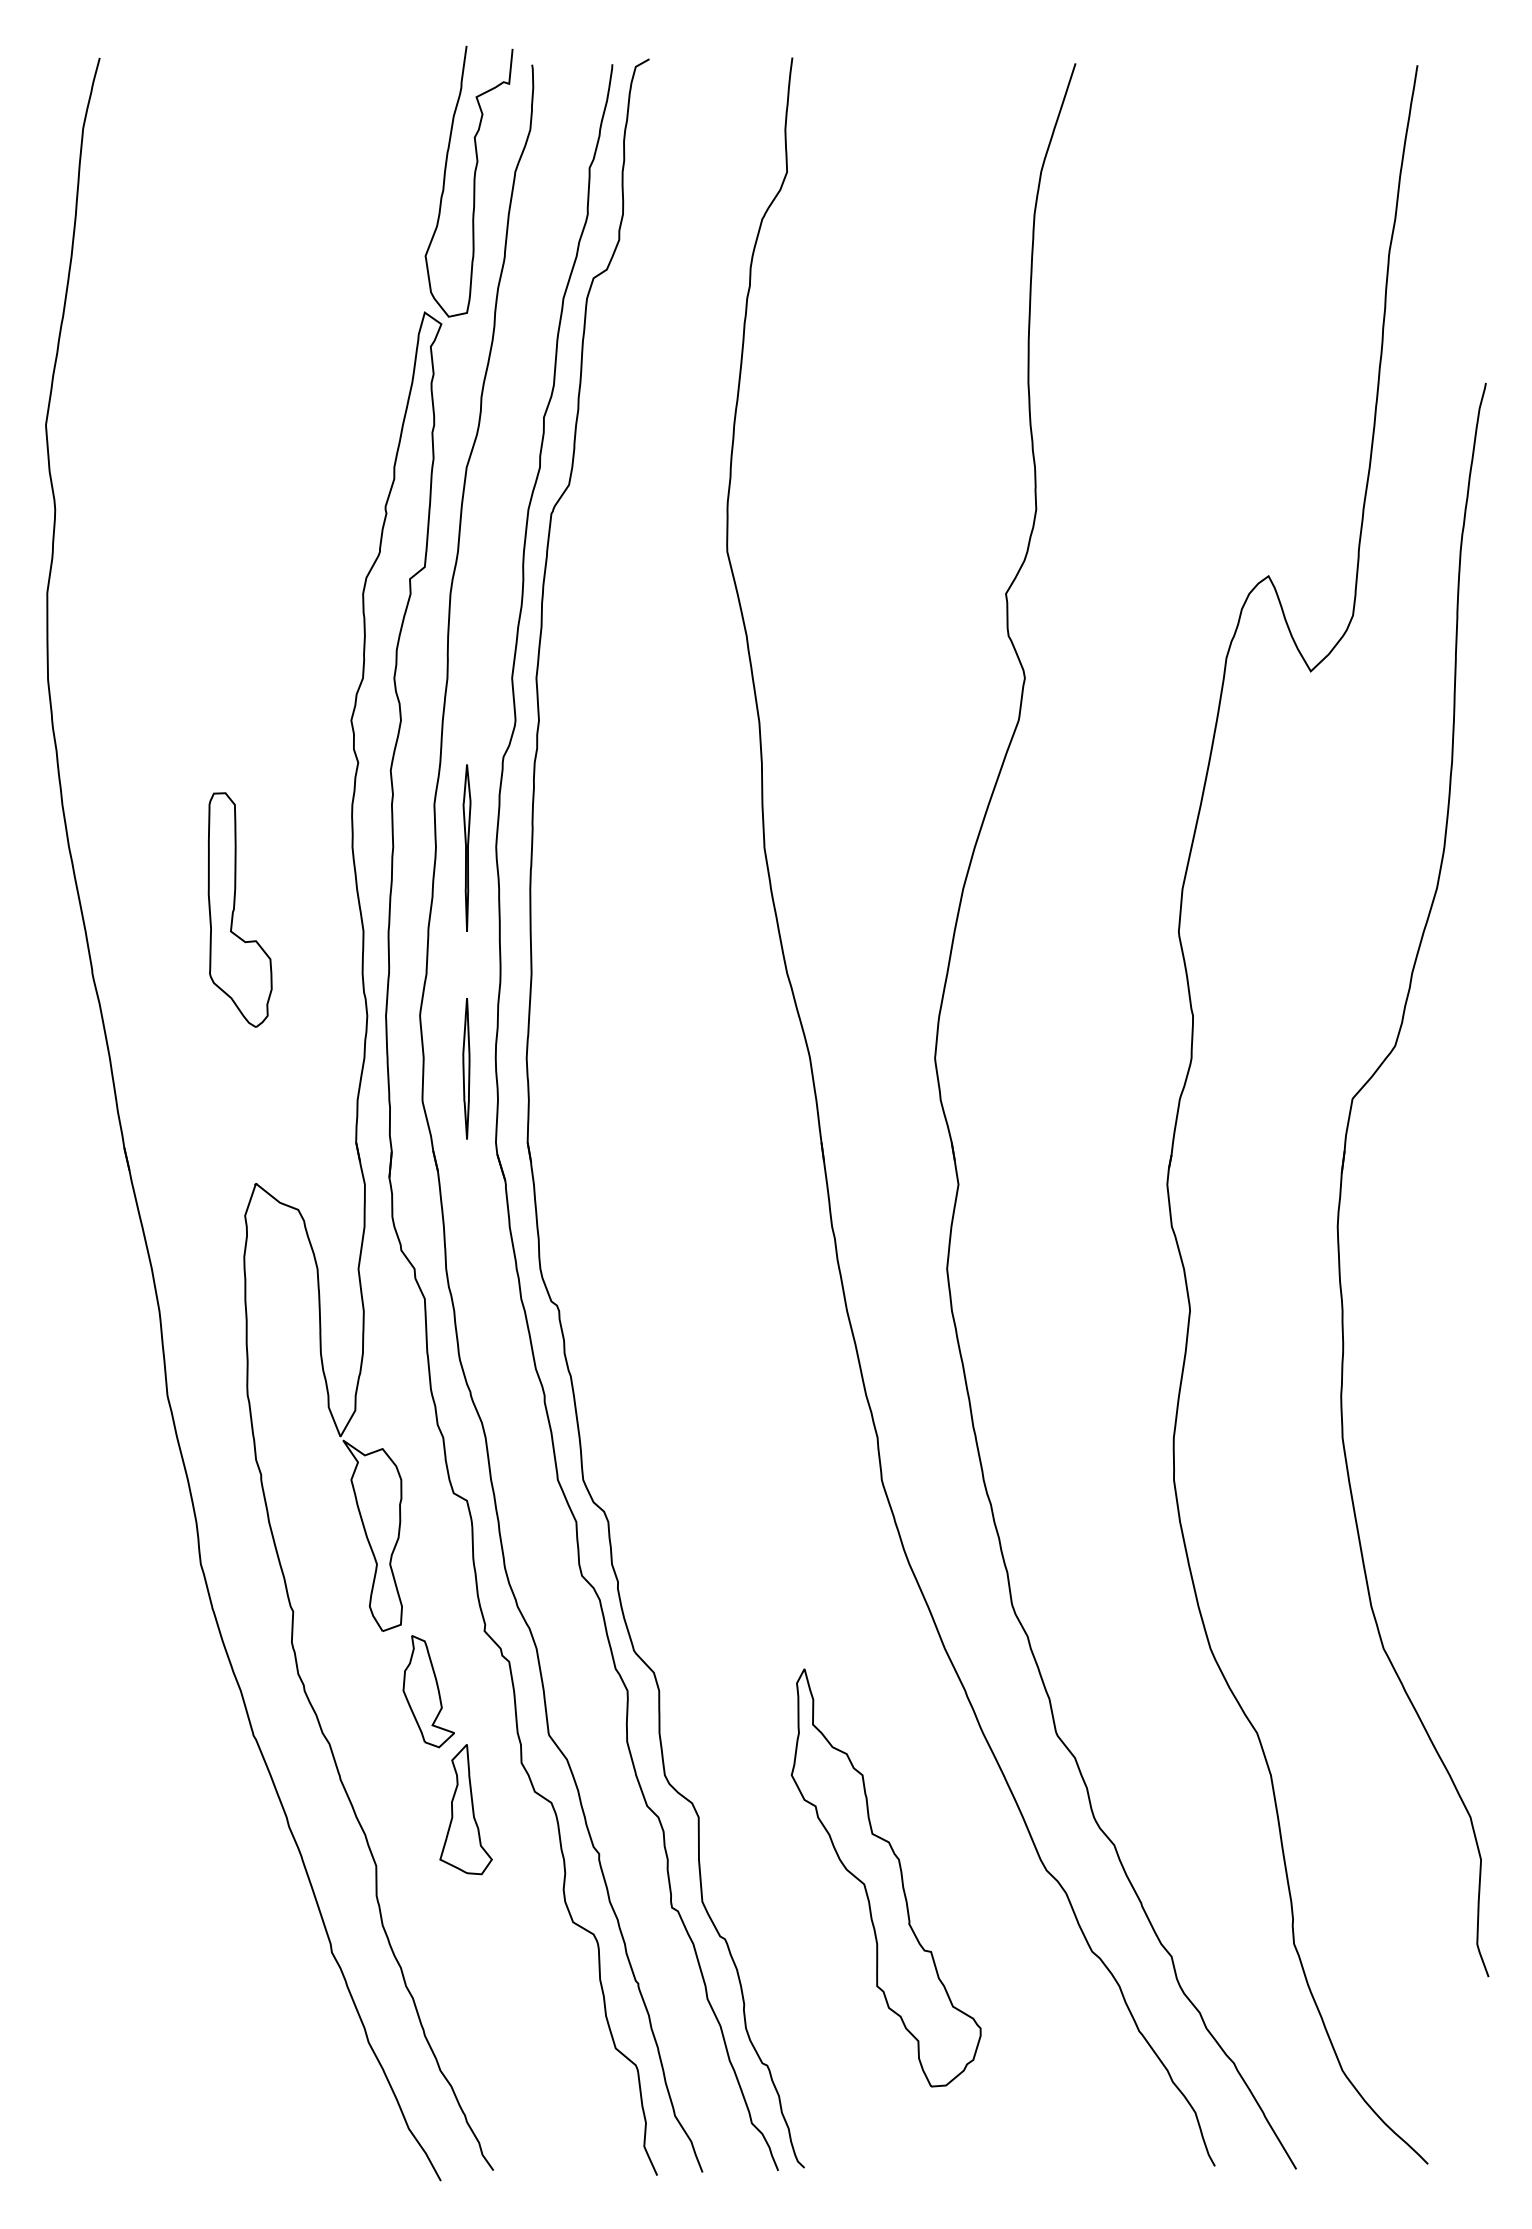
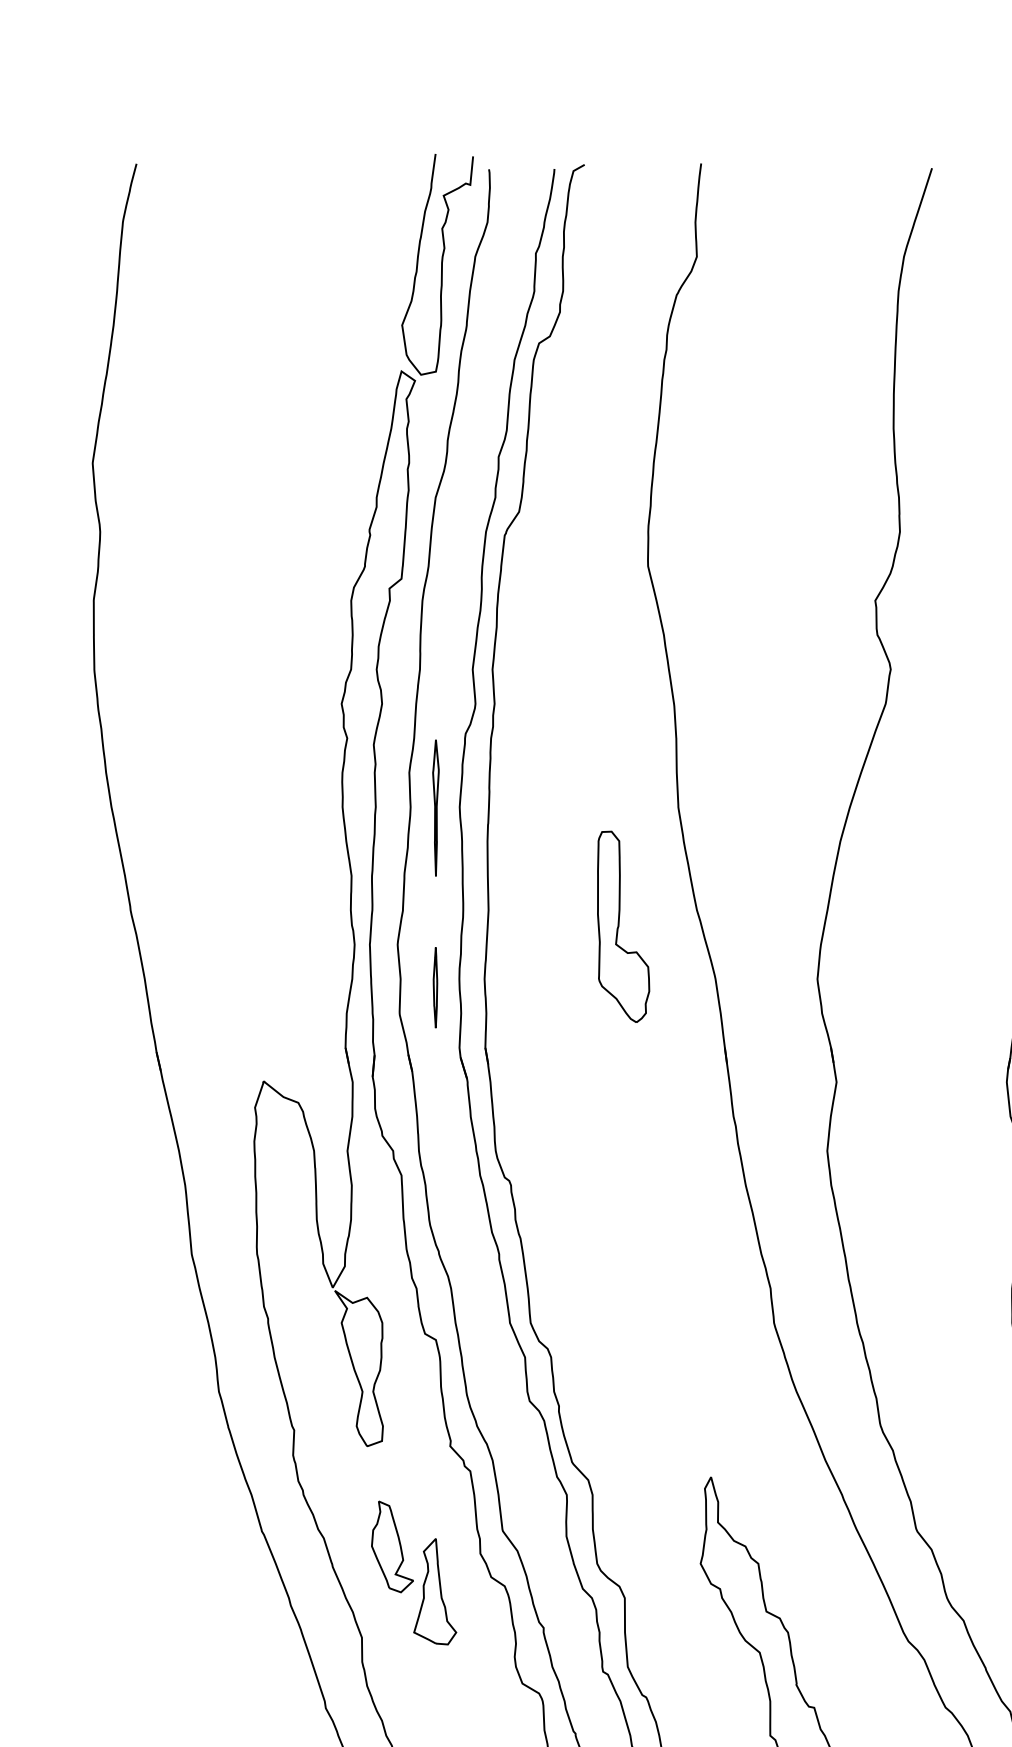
part: (239, 909) -> (623, 926), moved
part: (466, 1068) -> (435, 987), size x0.7
part: (428, 1691) -> (392, 1546), moved

